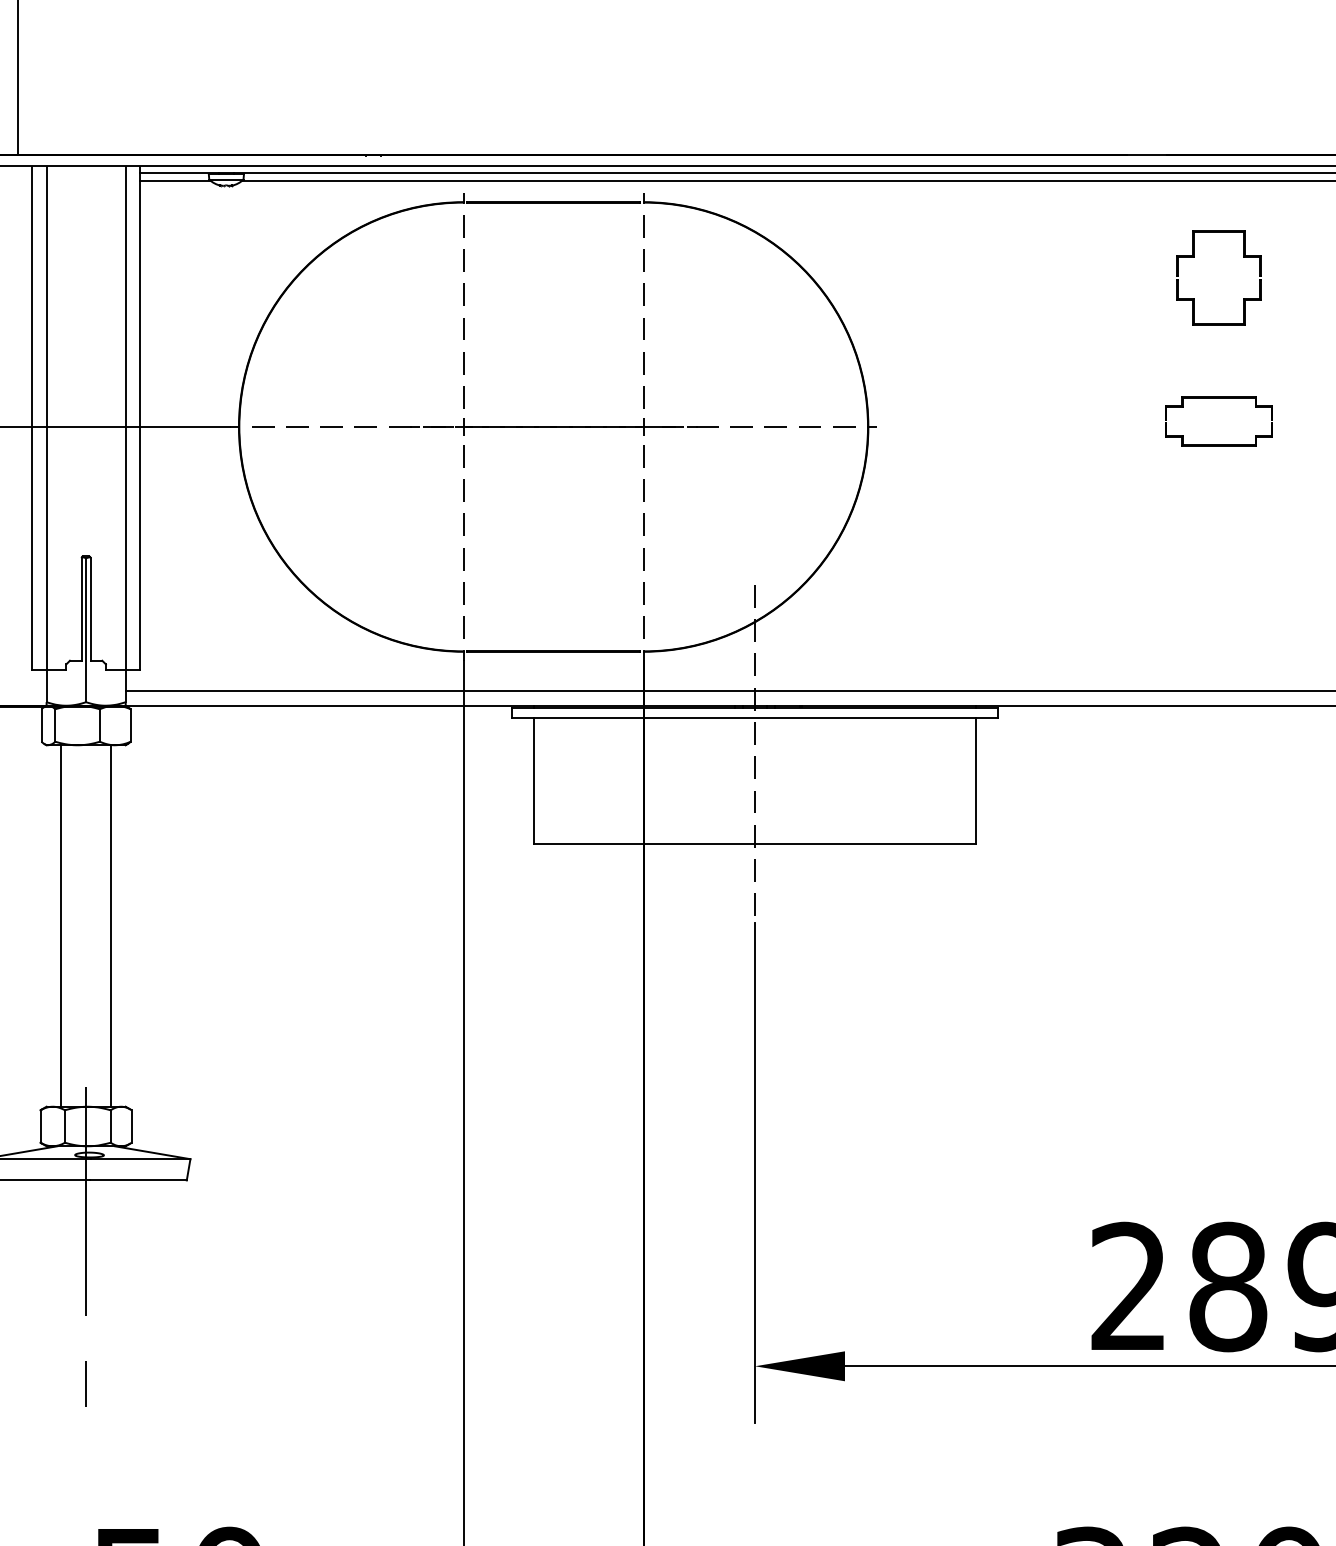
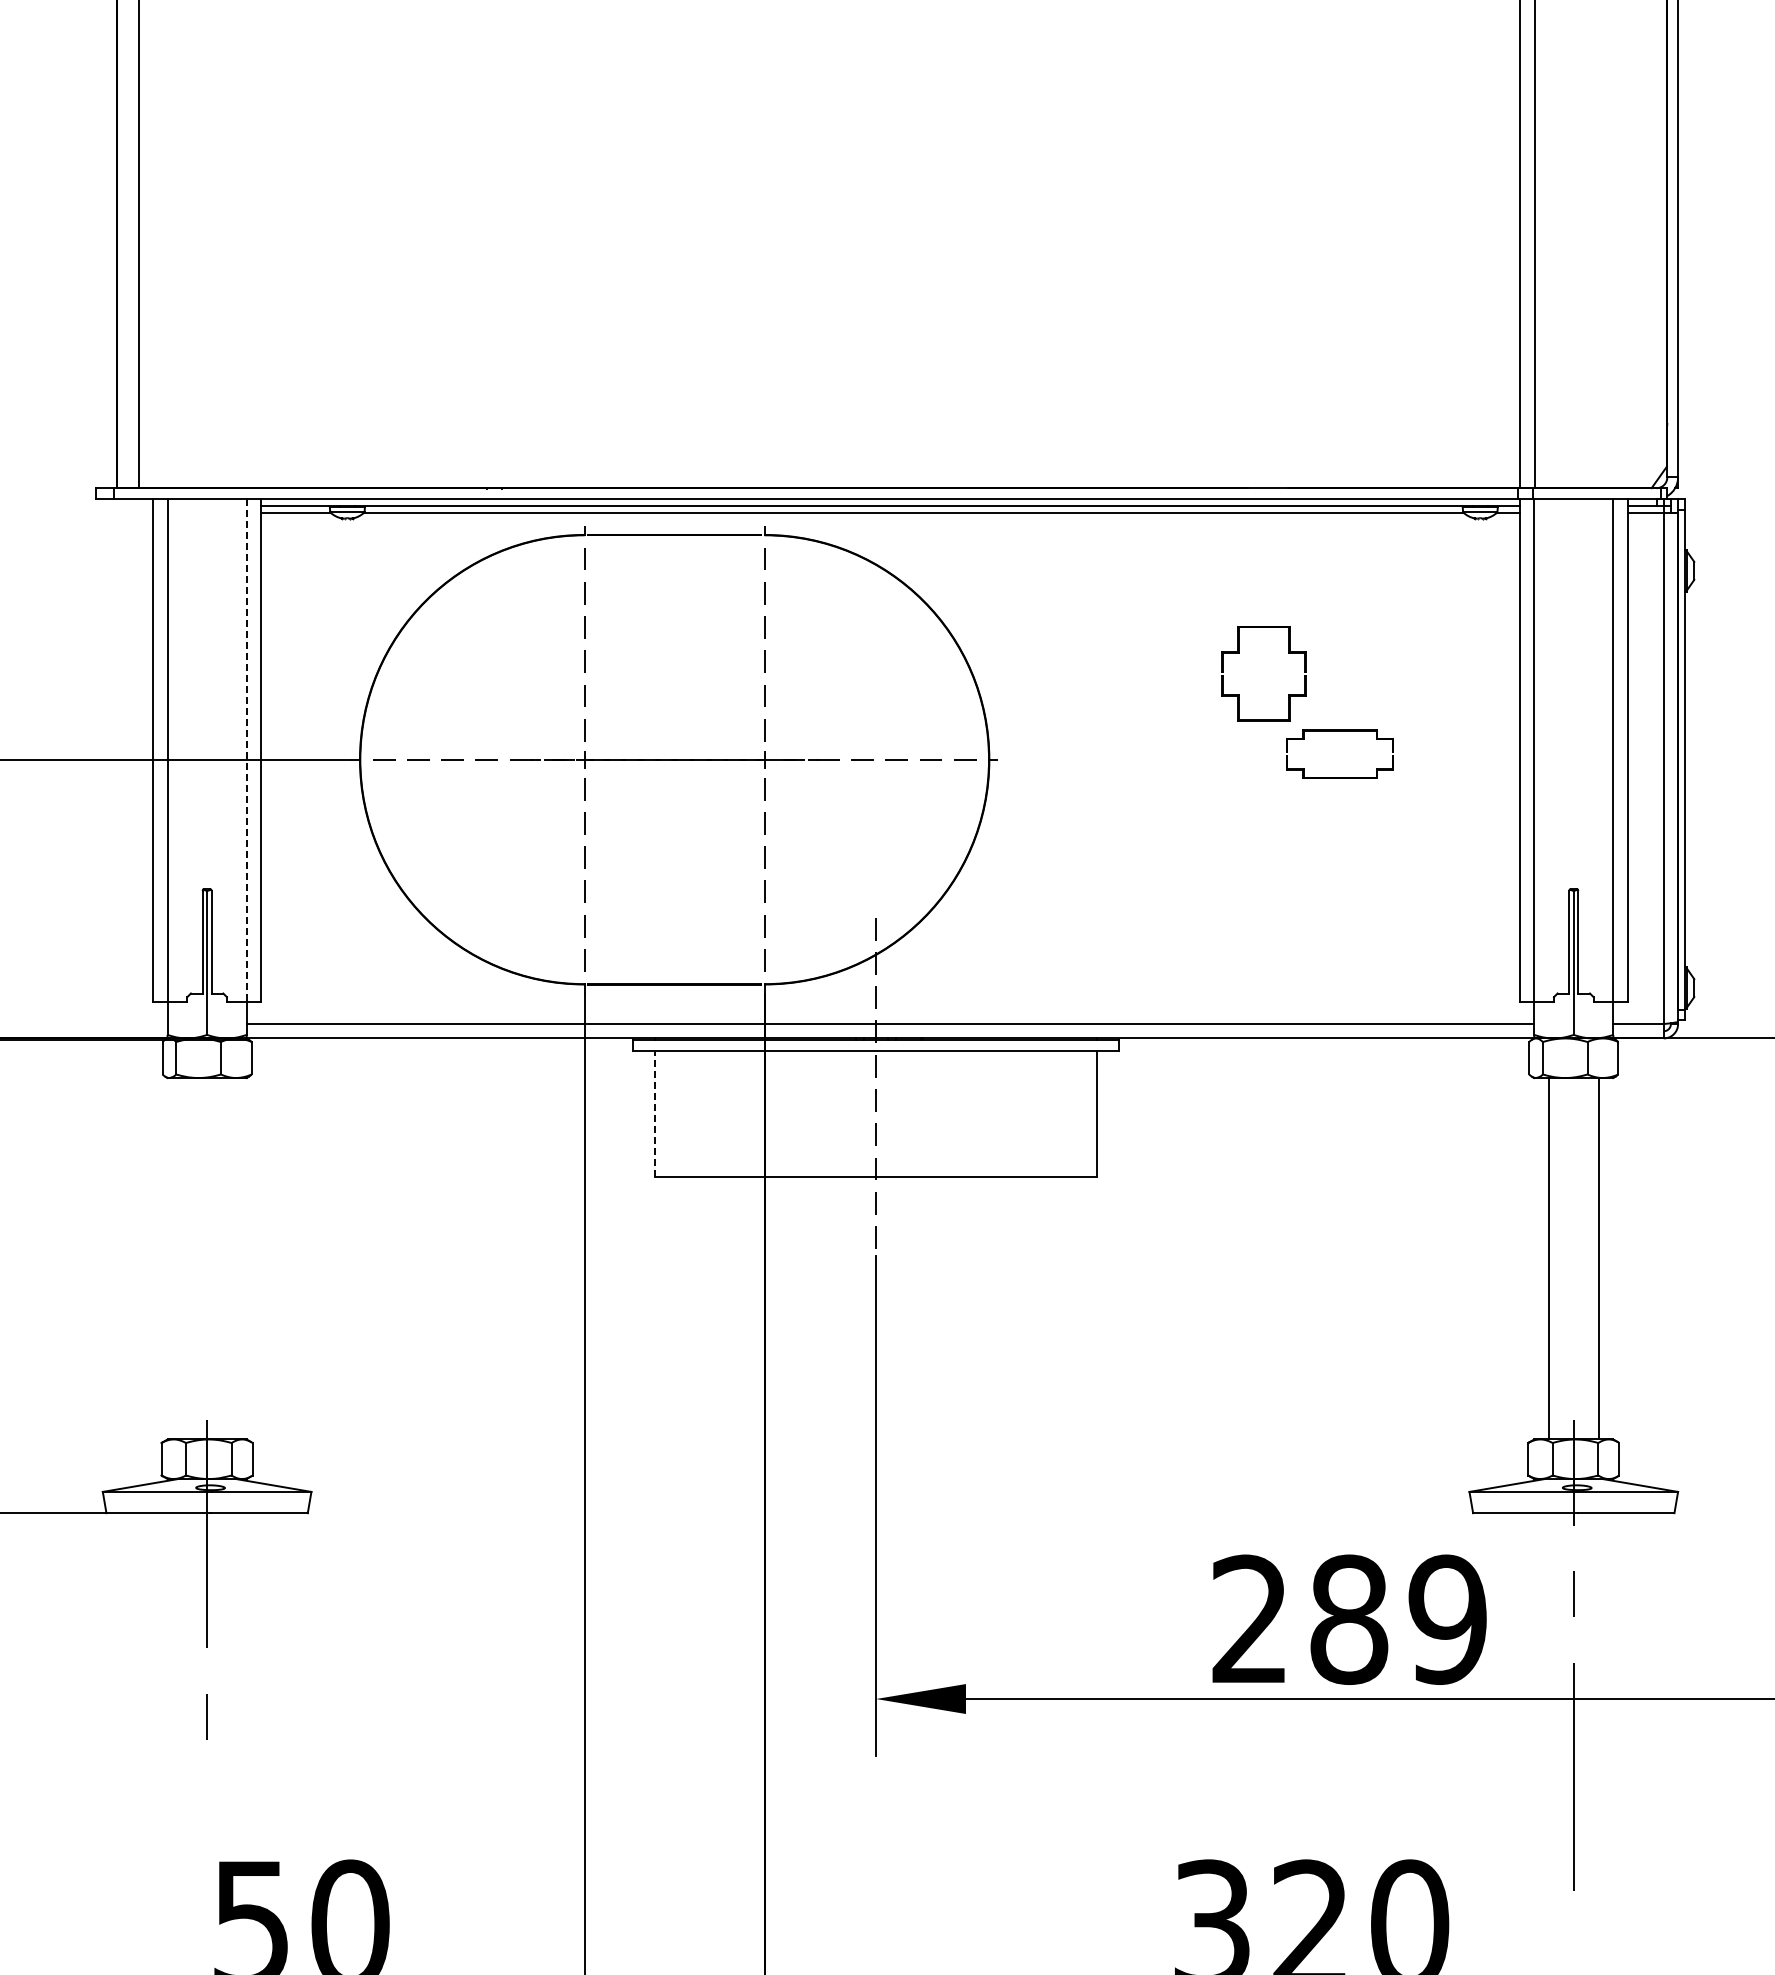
part: (1194, 257) -> (1239, 653), moved
line: (125, 417) -> (246, 750), solid -> dashed
line: (533, 780) -> (654, 1113), solid -> dashed
line: (60, 925) -> (181, 1258), removed
line: (111, 925) -> (232, 1258), removed

